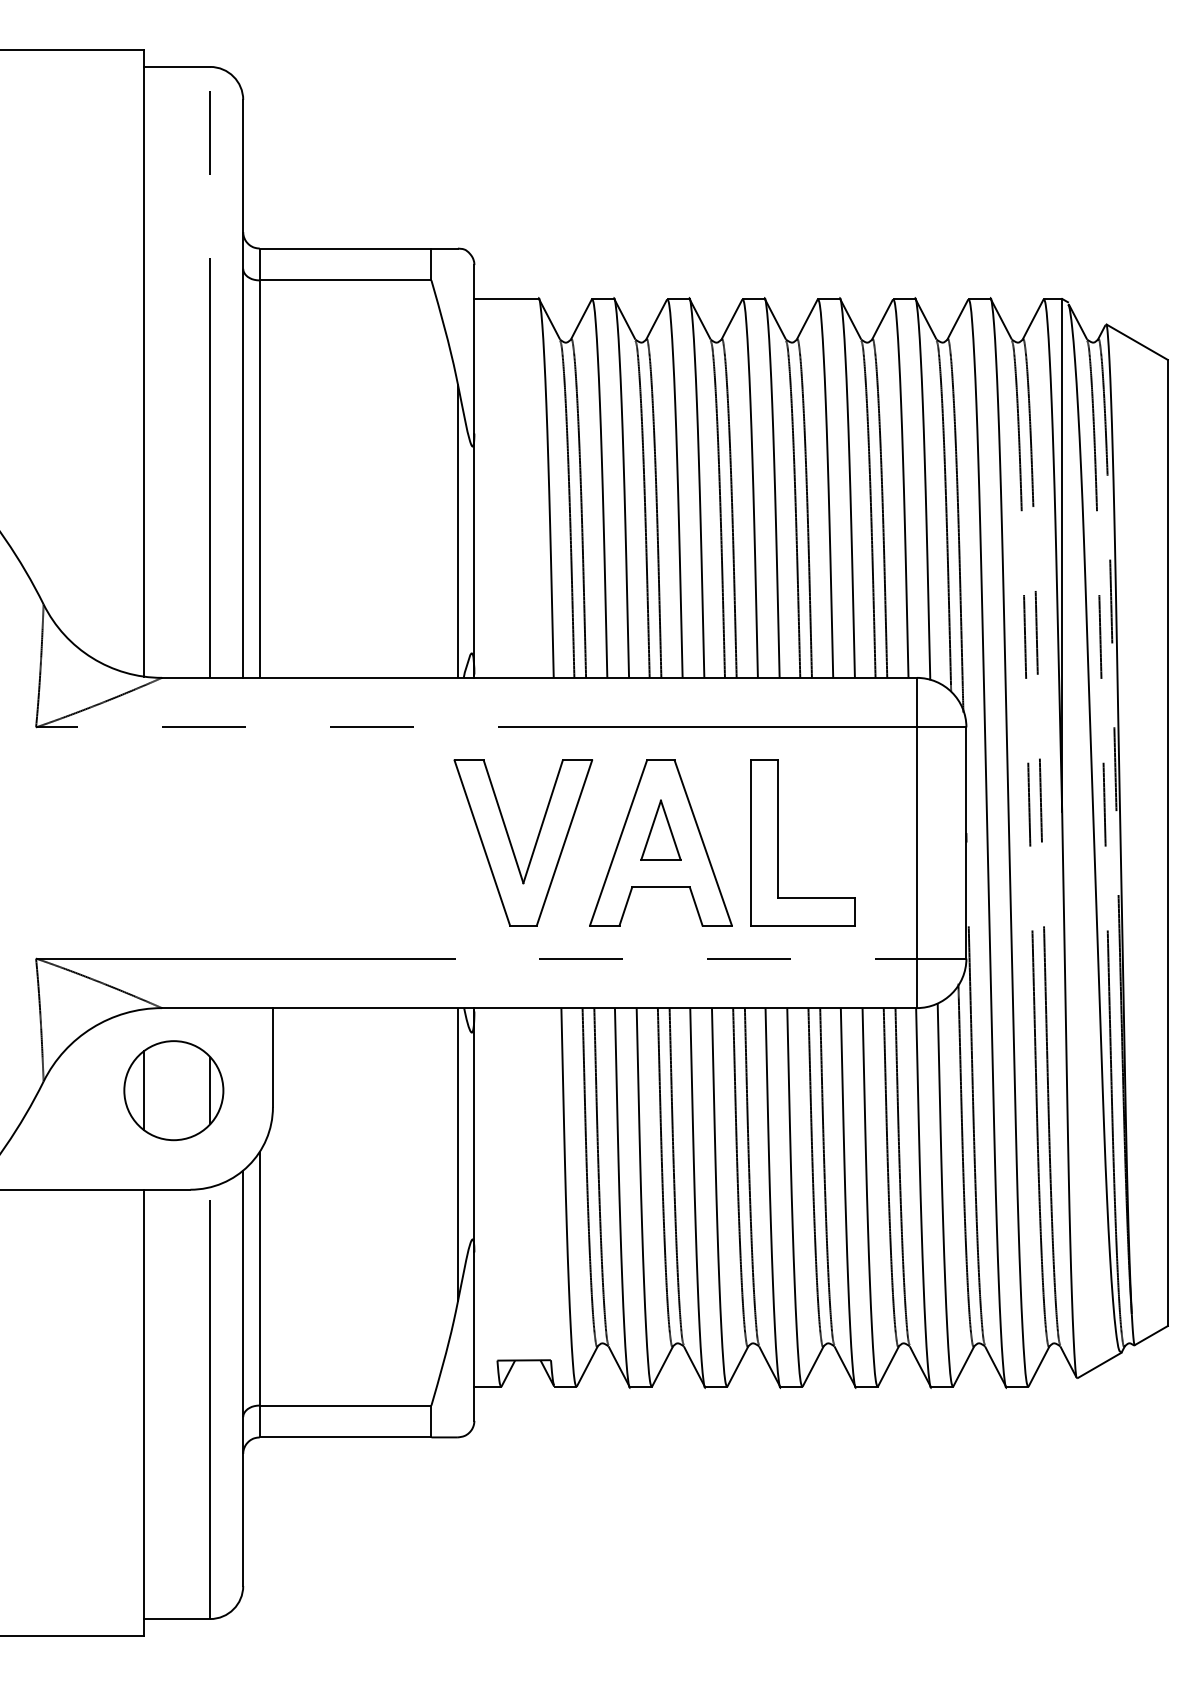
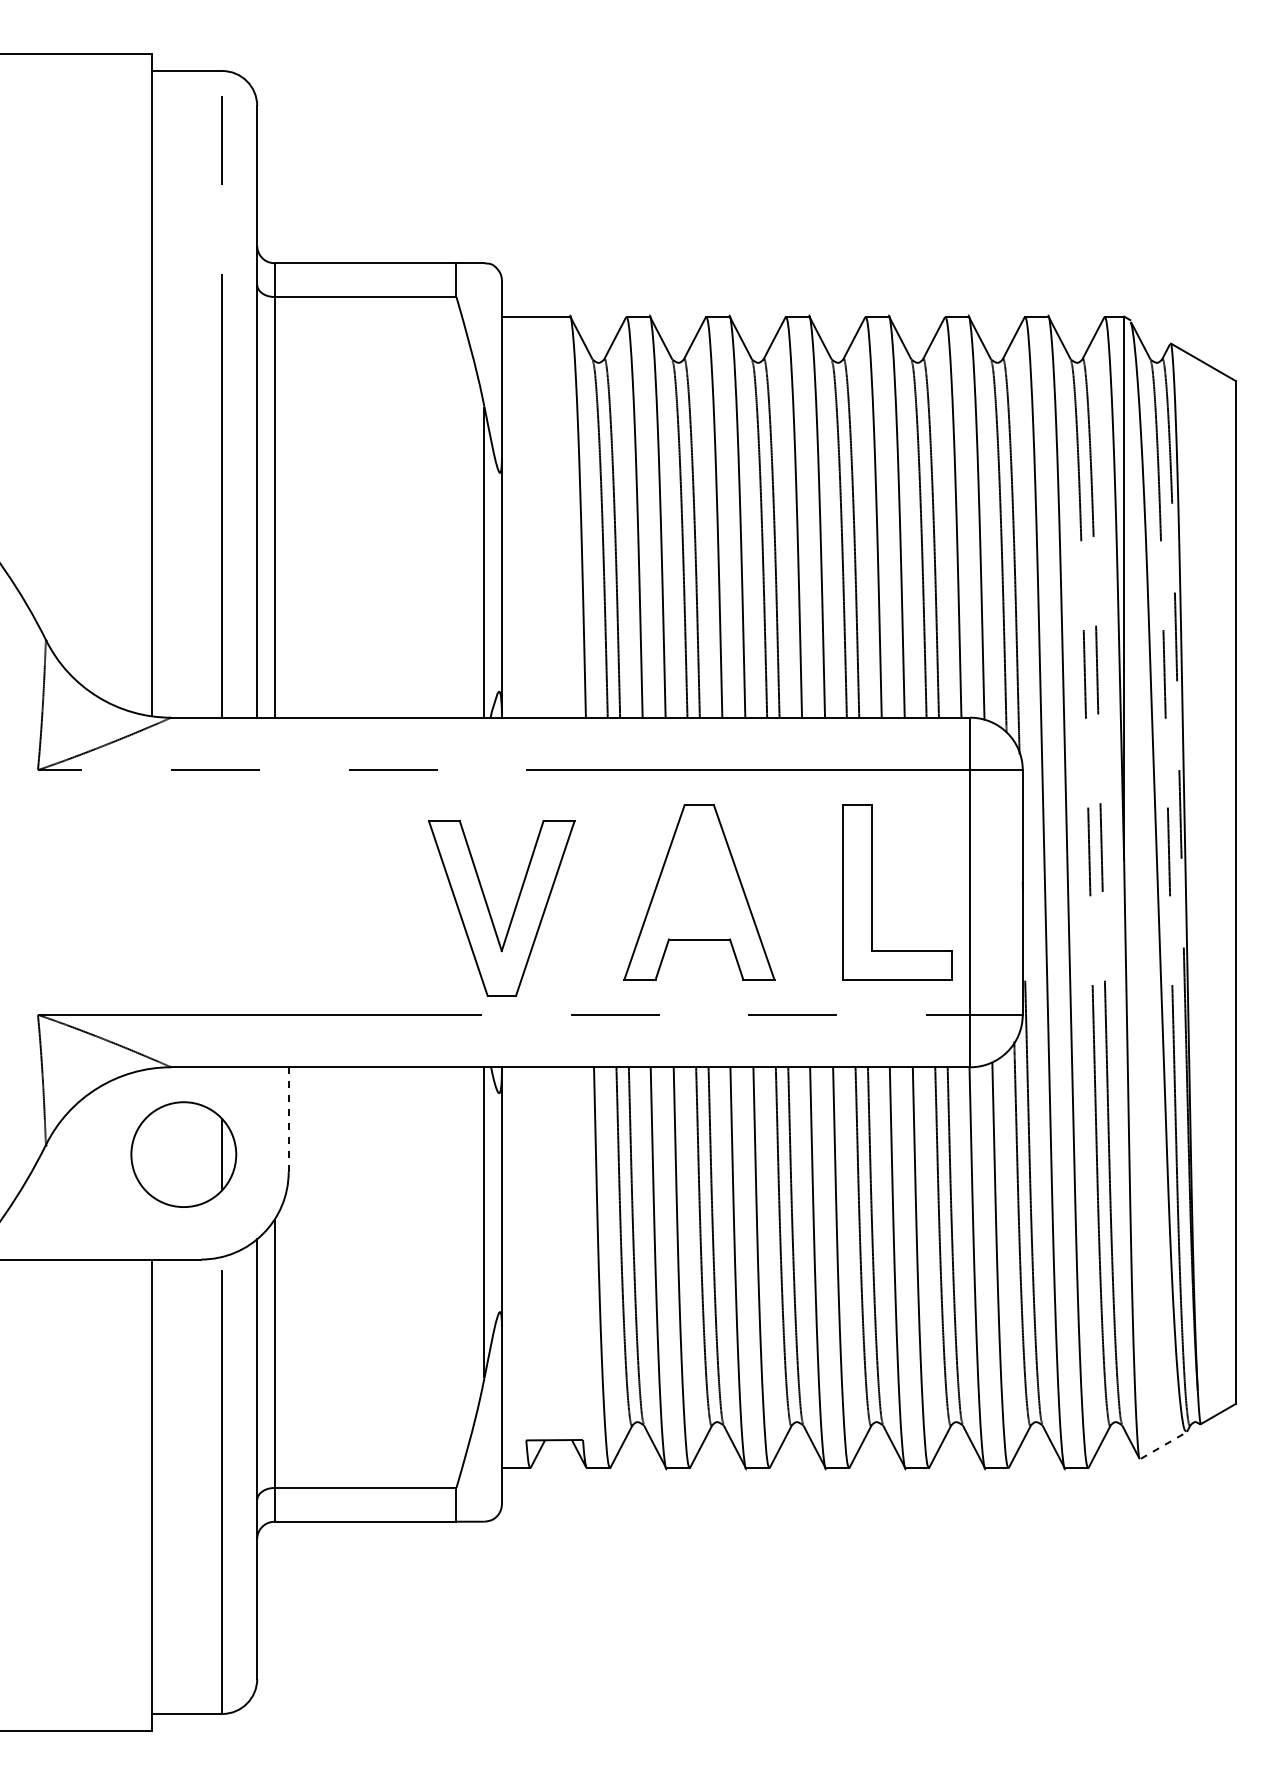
part: (661, 829) -> (699, 878), removed
part: (779, 843) -> (872, 892), moved
part: (512, 846) -> (490, 912), moved
line: (272, 1058) -> (288, 1120), solid -> dashed
line: (144, 1090) -> (152, 1154), removed
line: (1099, 1365) -> (1163, 1445), solid -> dashed

